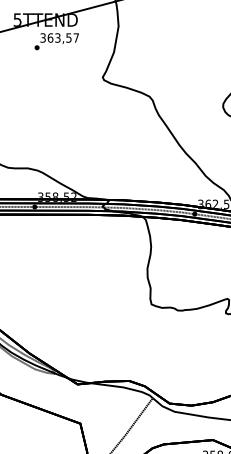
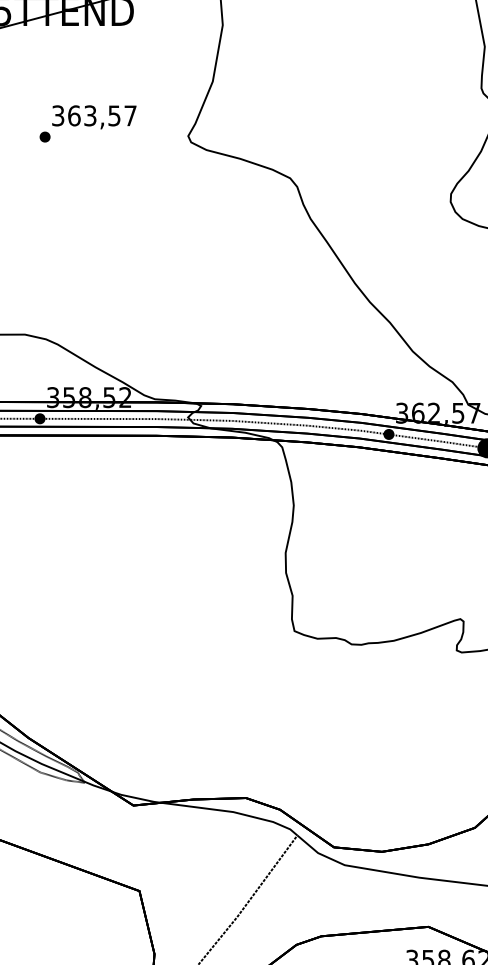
text: (56, 41) -> (87, 123), moved

